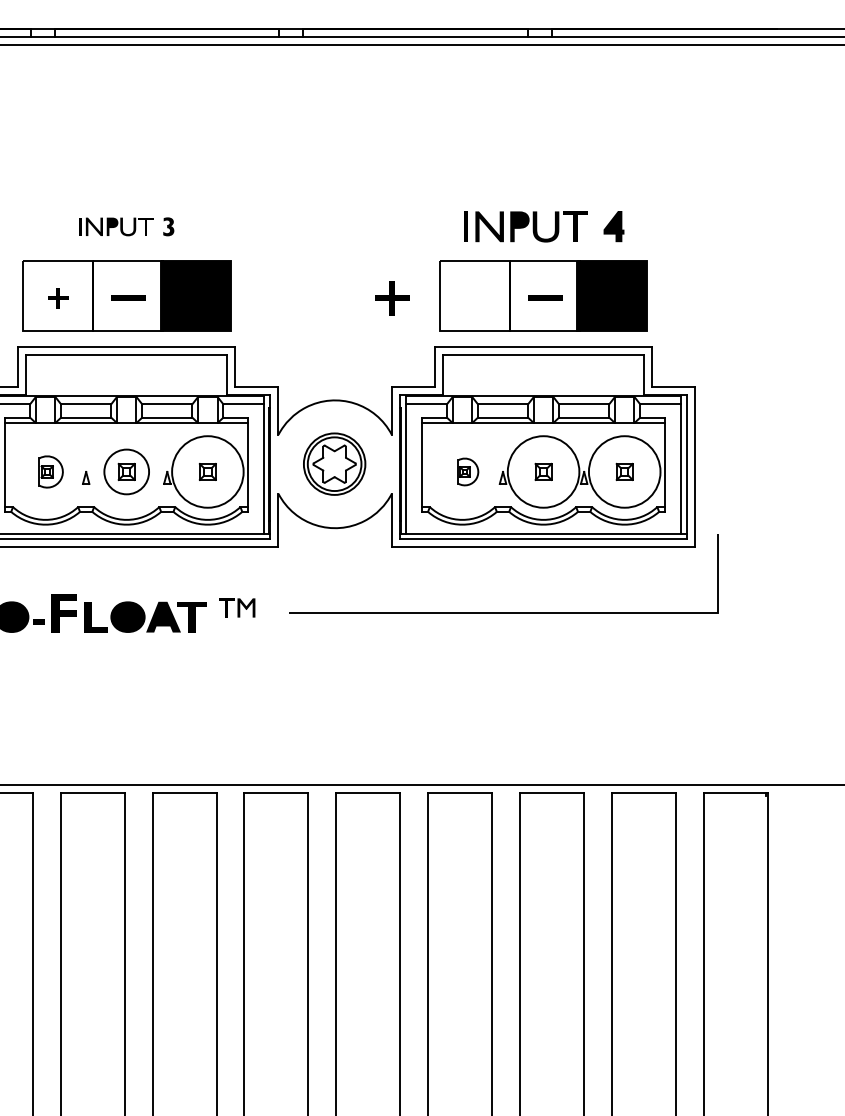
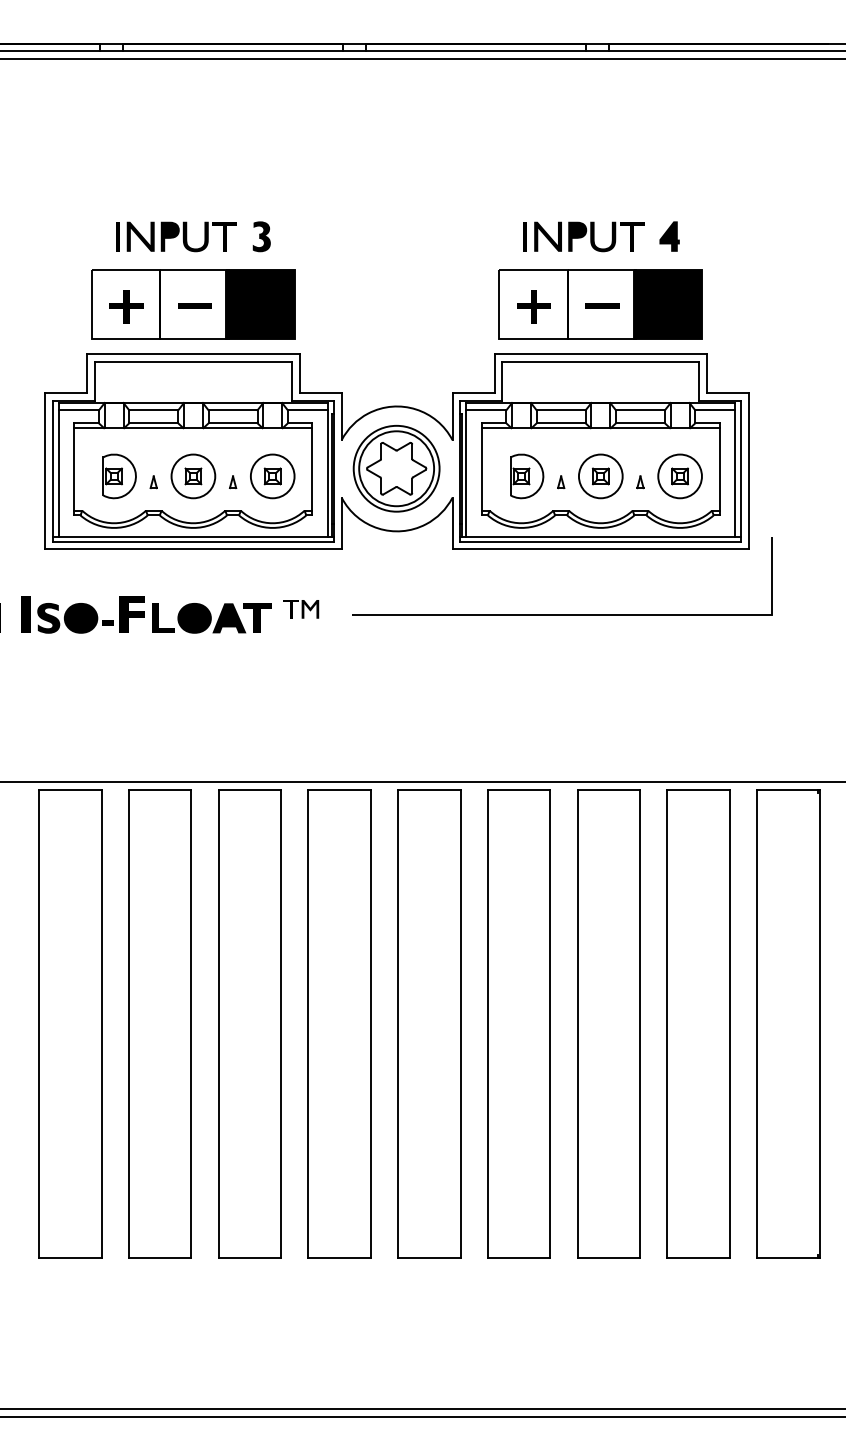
part: (126, 226) -> (193, 236), size x1.67
part: (58, 298) -> (126, 306), size x1.67
part: (391, 298) -> (533, 306), moved
part: (334, 463) -> (396, 468), size x1.43
part: (51, 472) -> (119, 476), size x1.43
circle: (207, 472) -> (272, 476), size x0.62
part: (468, 472) -> (527, 476), size x1.67
circle: (543, 472) -> (600, 476), size x0.62
circle: (624, 472) -> (679, 476), size x0.62

